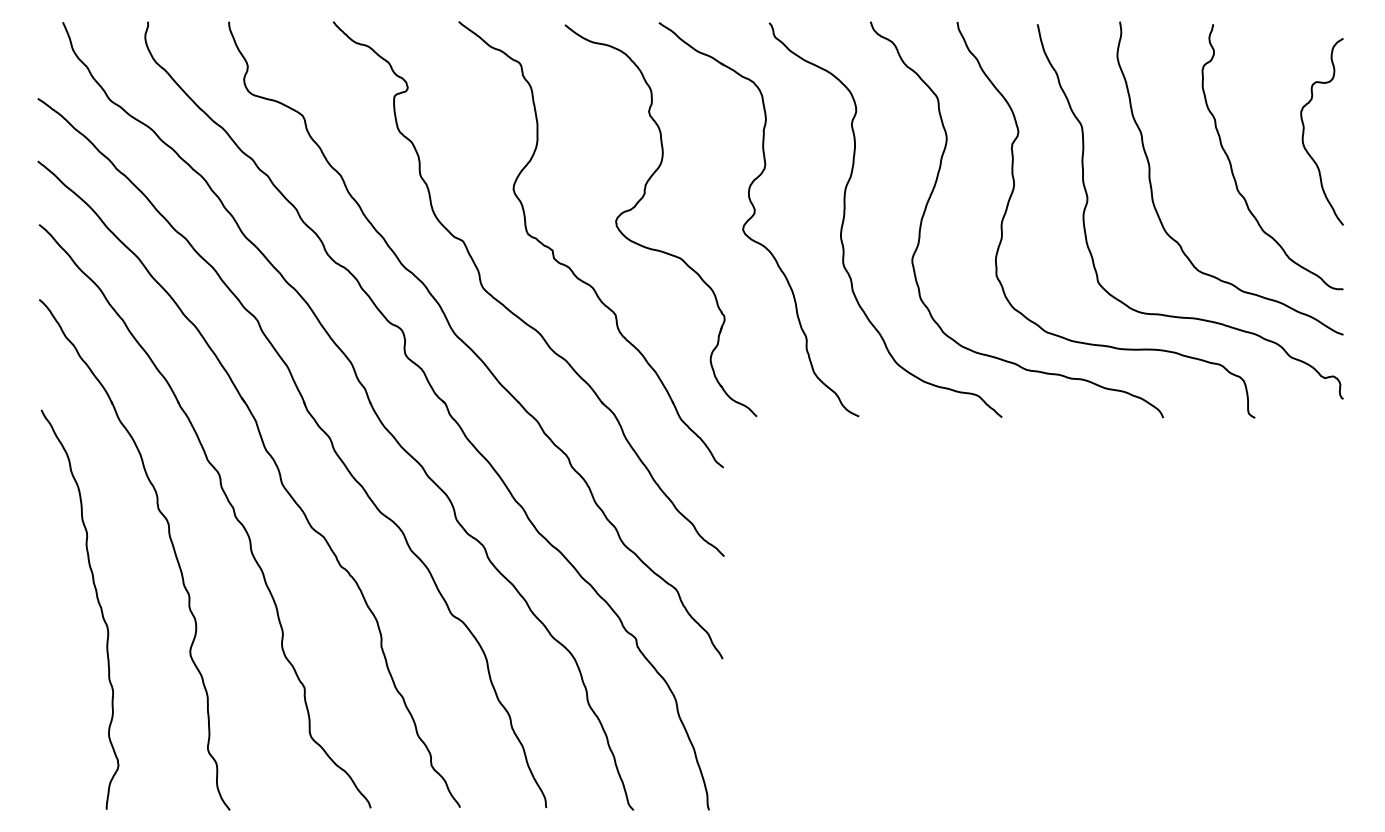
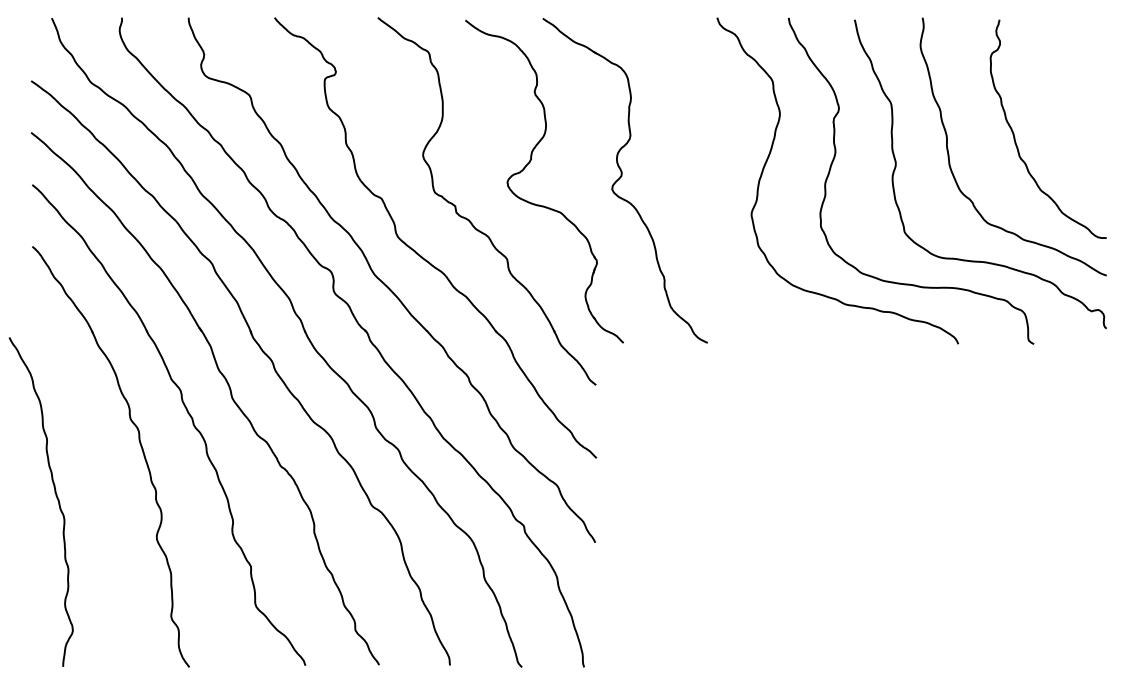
curve: (1304, 131) -> (1074, 108), removed
curve: (845, 215) -> (696, 177), removed
curve: (97, 602) -> (55, 496), moved

